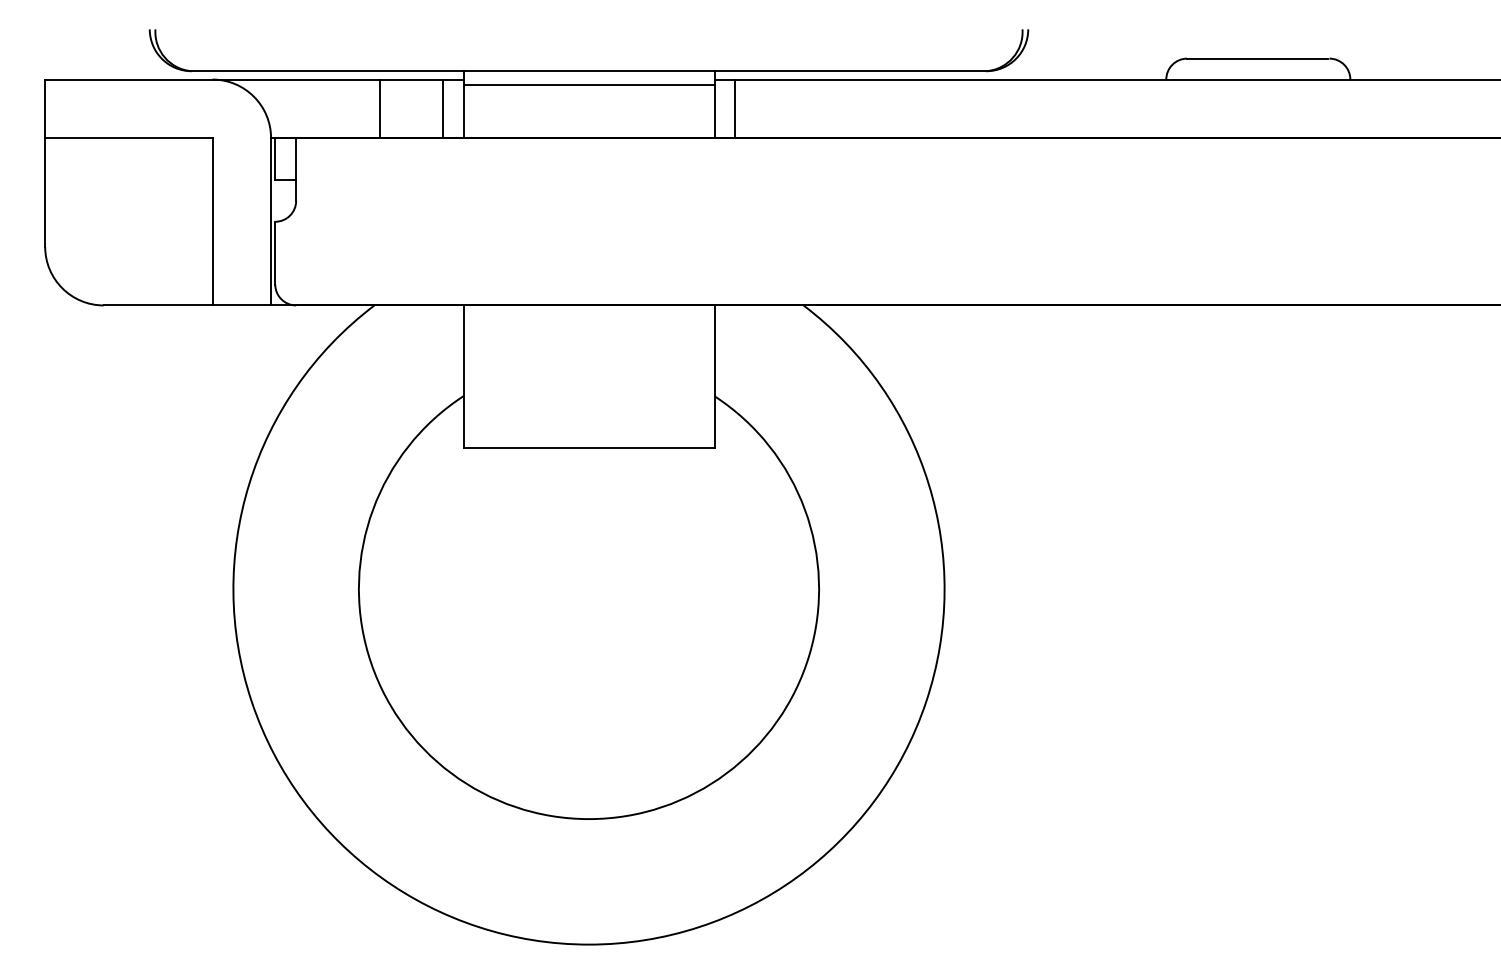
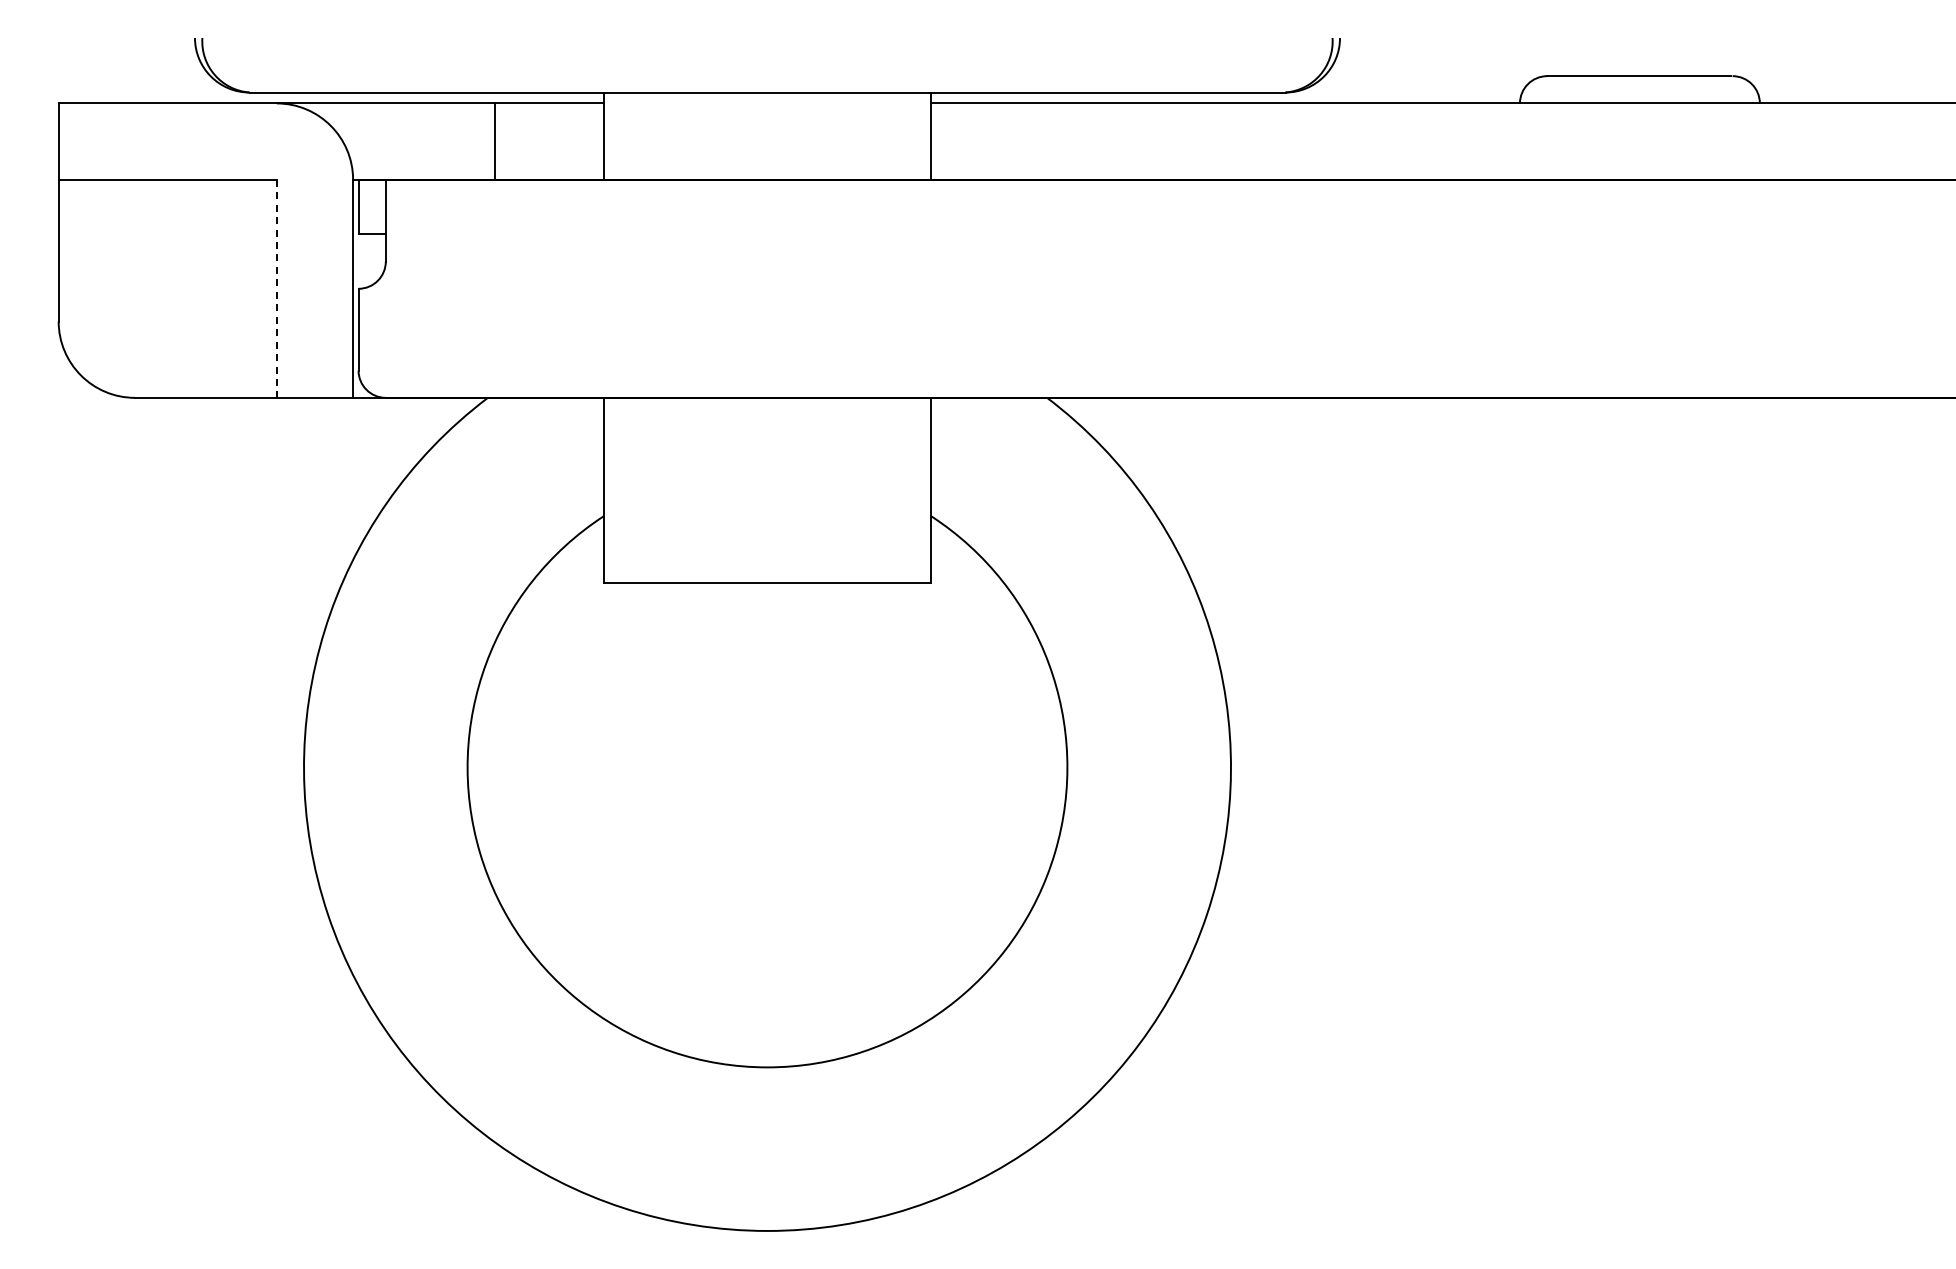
line: (589, 84) -> (767, 110), removed
line: (442, 108) -> (576, 141), removed
line: (735, 108) -> (958, 141), removed
line: (212, 222) -> (276, 289), solid -> dashed

